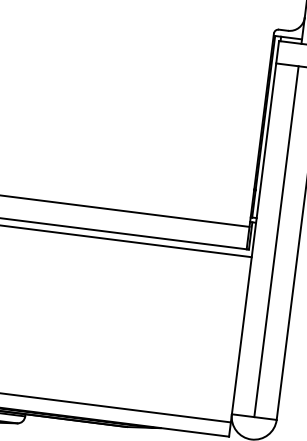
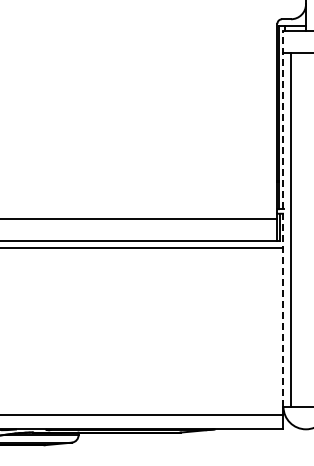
line: (255, 227) -> (283, 218), solid -> dashed
line: (276, 241) -> (291, 229), moved

